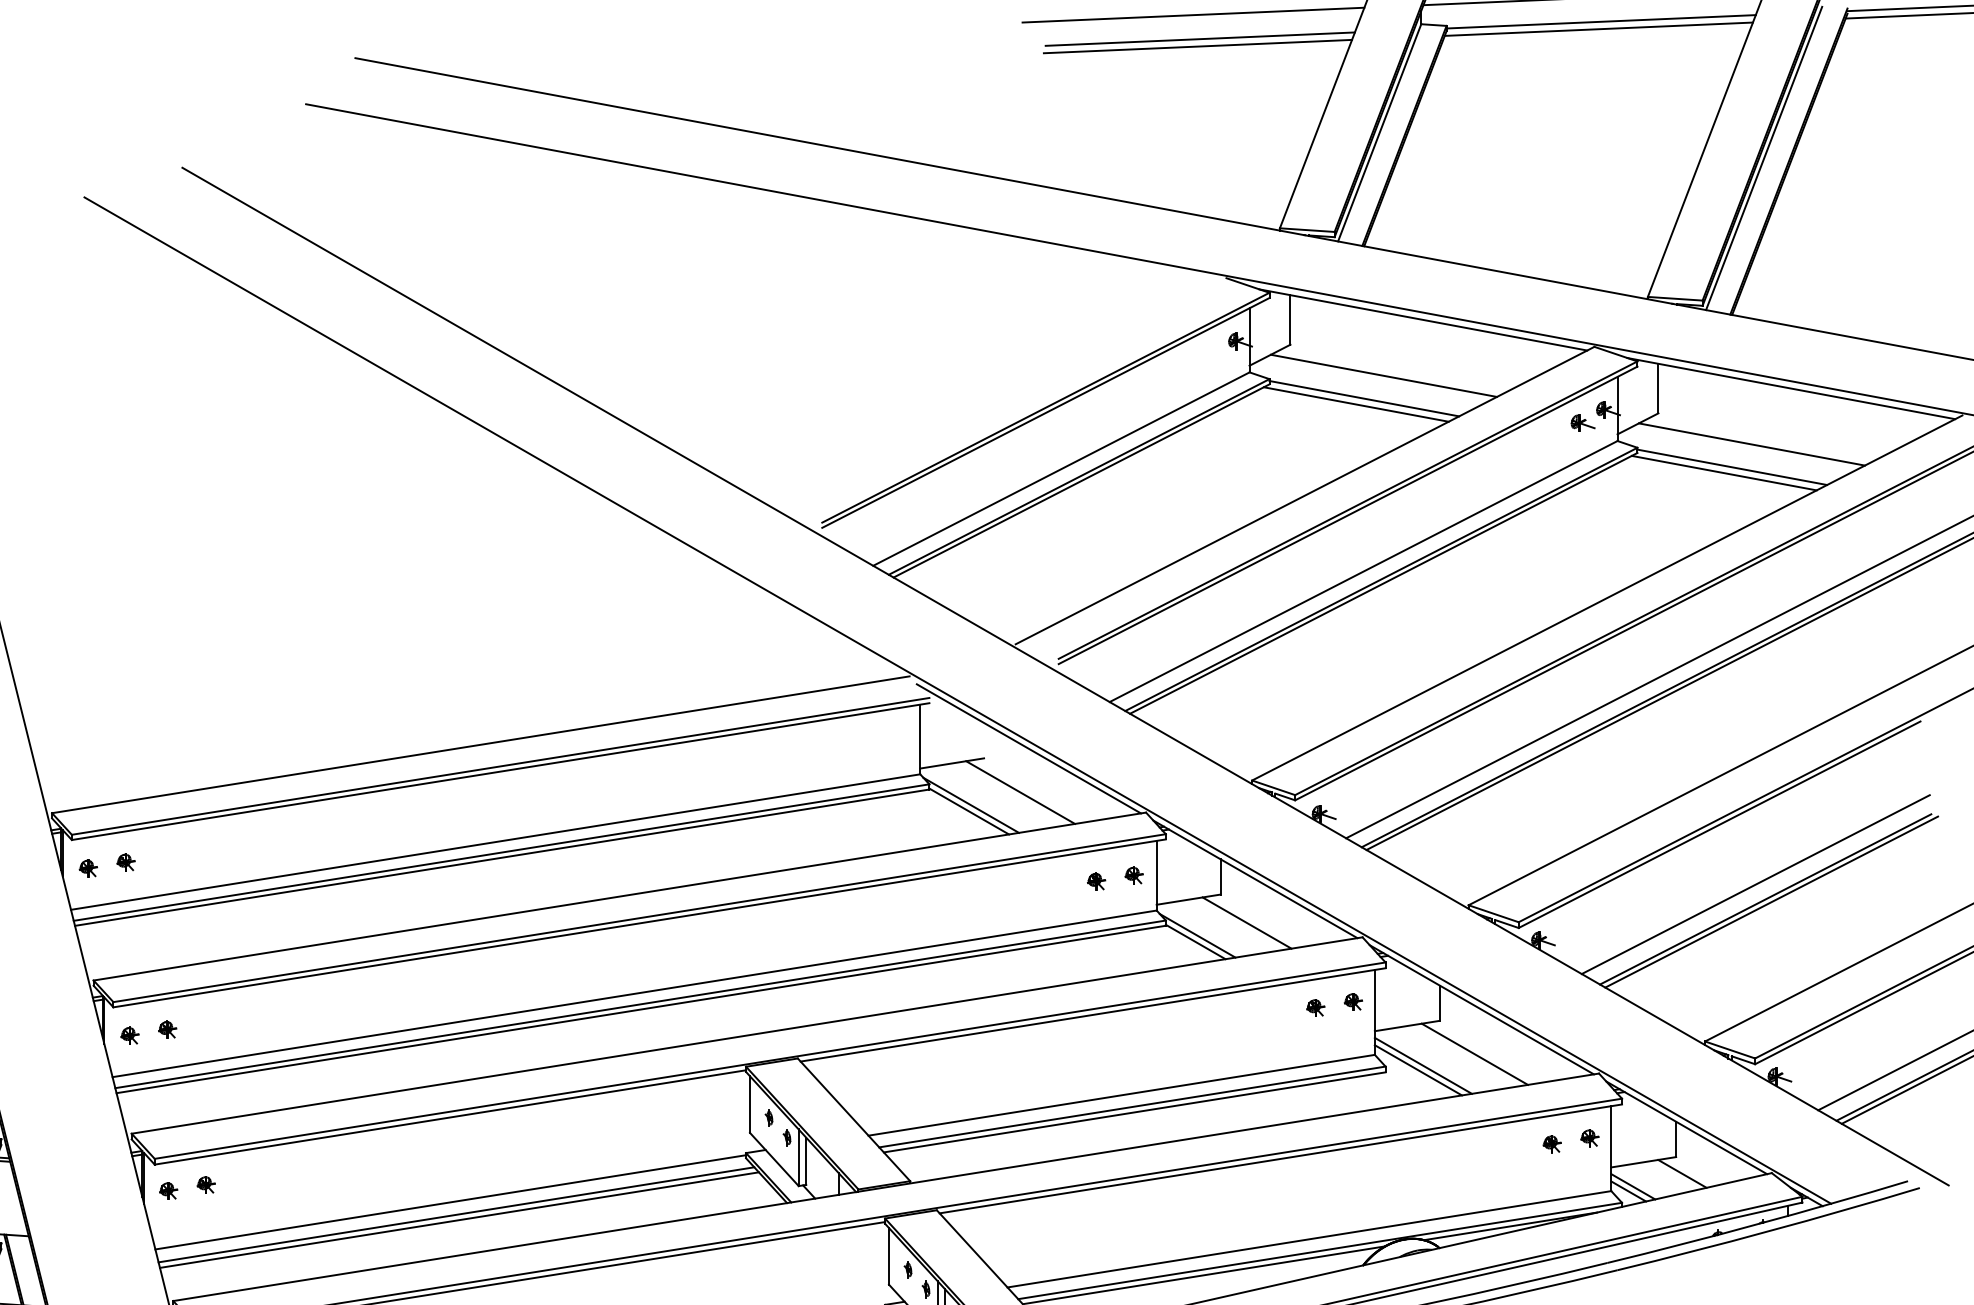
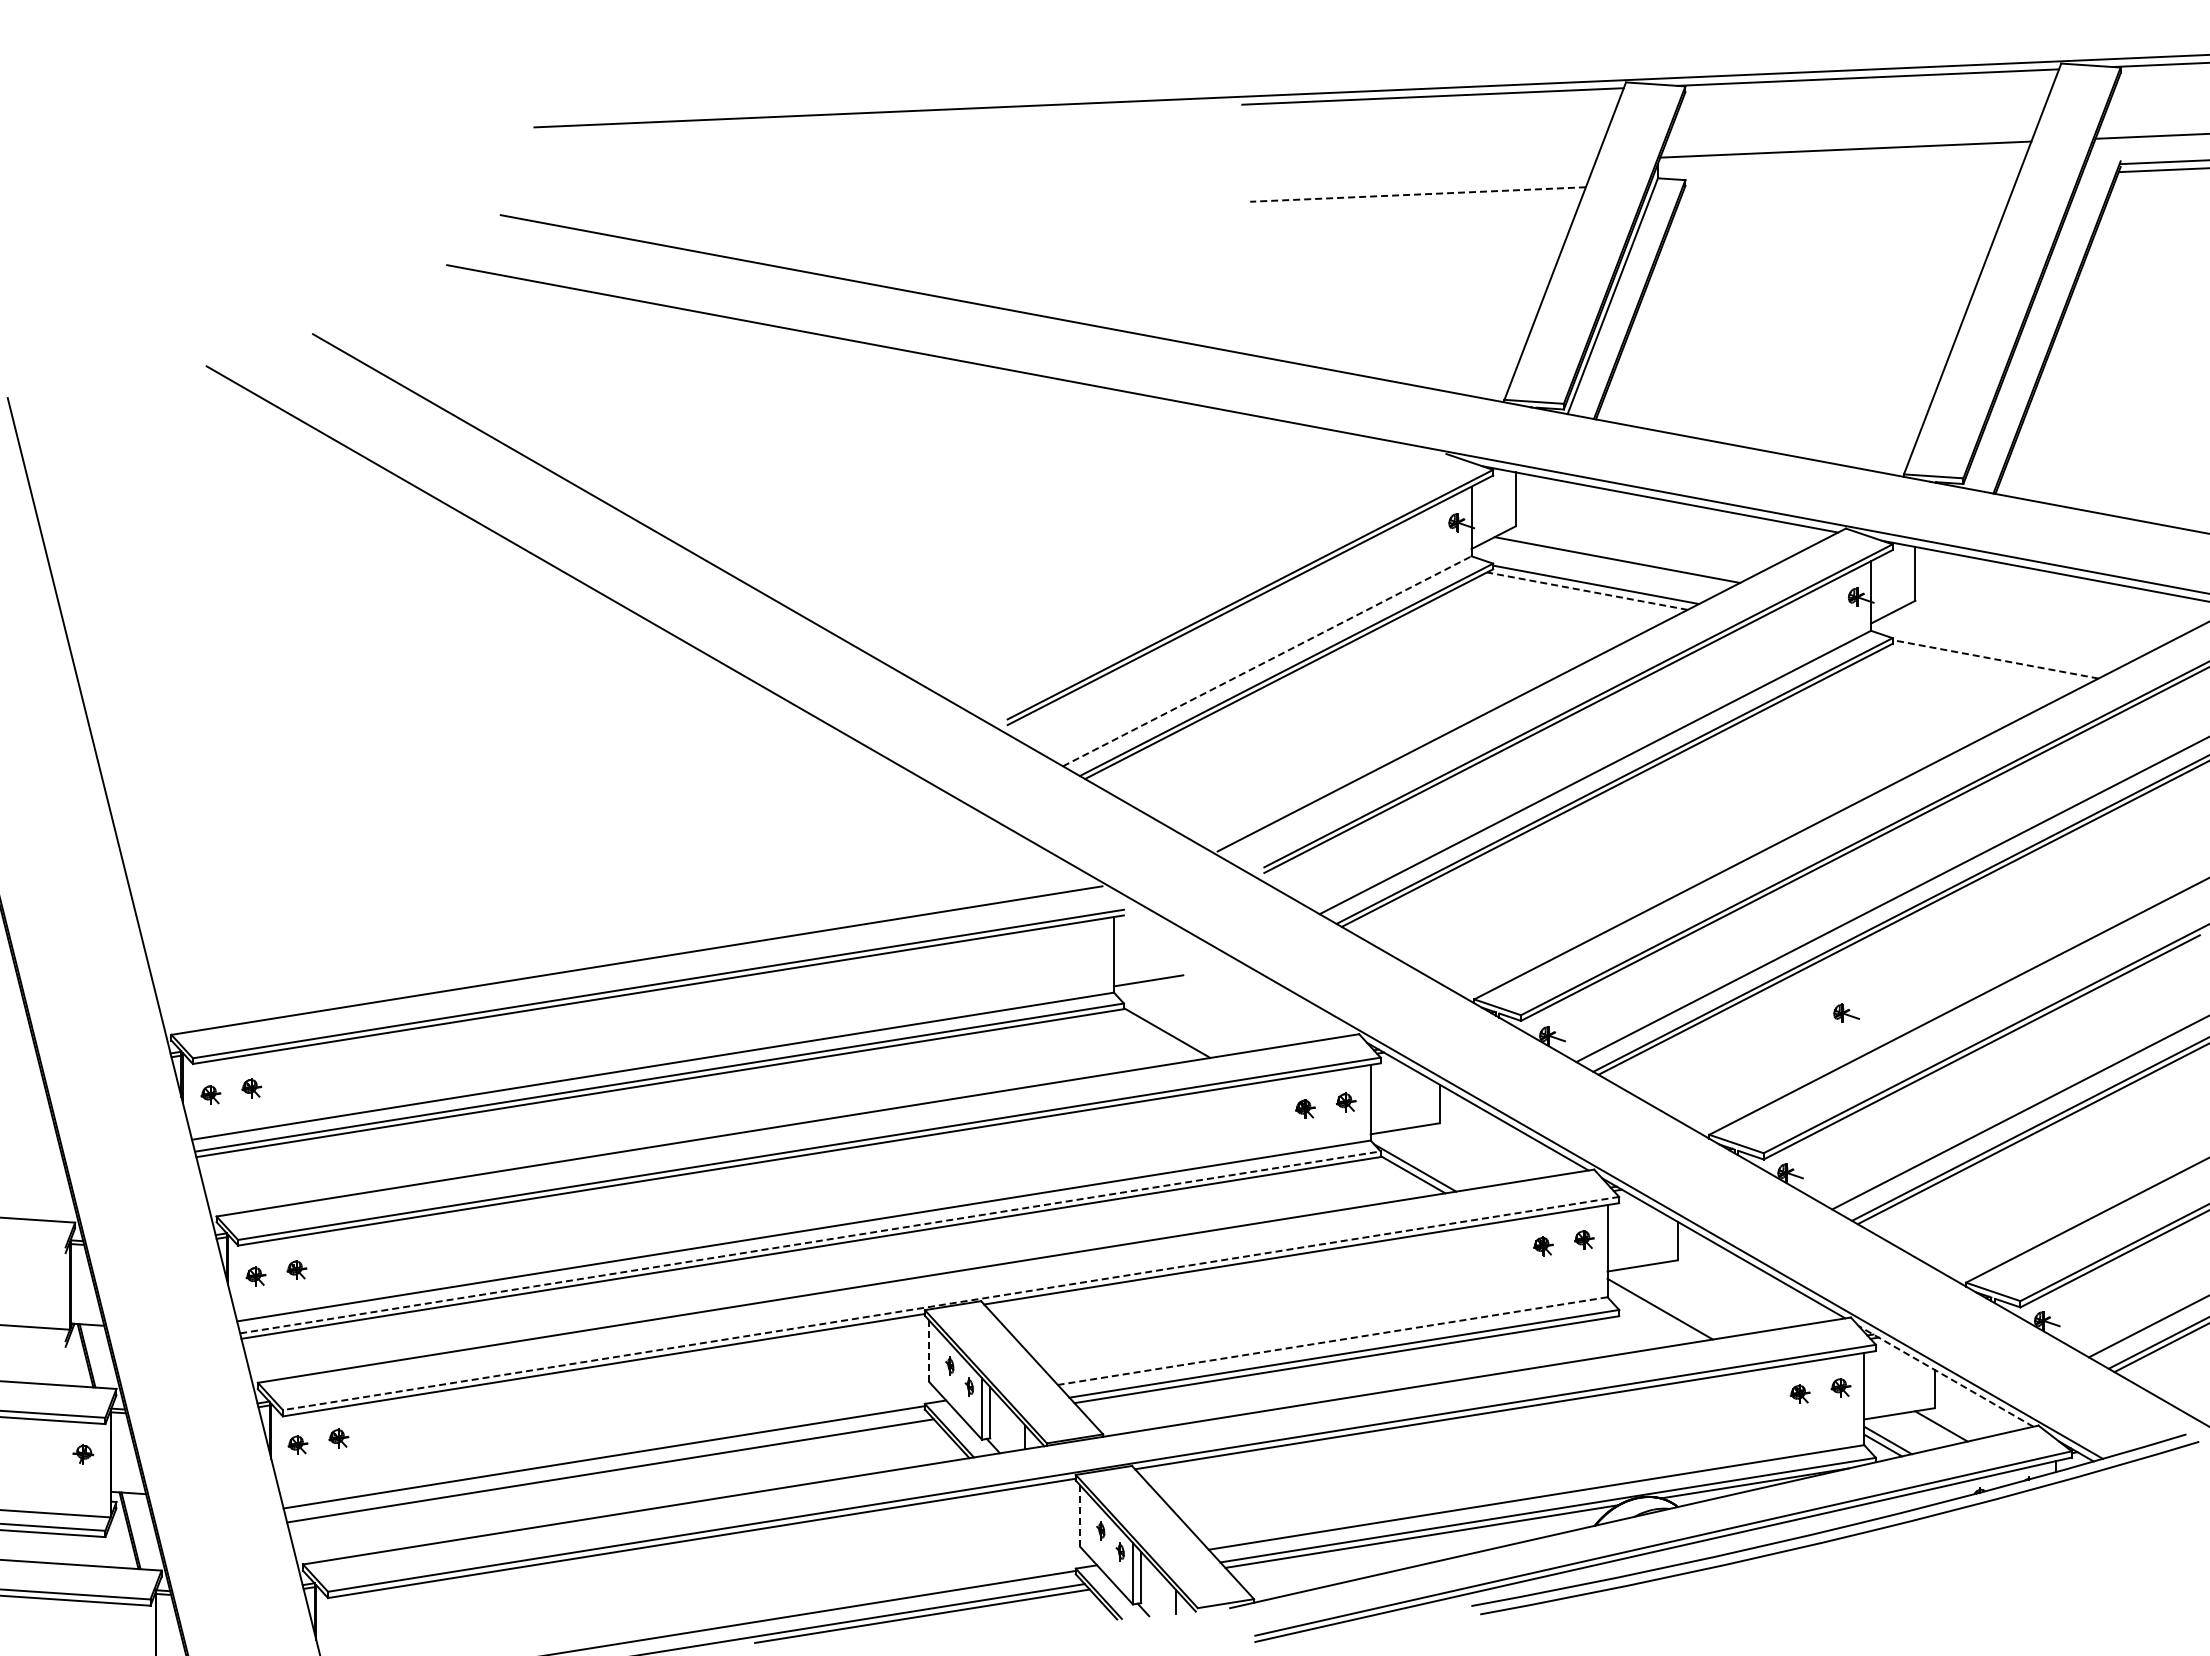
line: (1193, 15) -> (1410, 168), removed
line: (1601, 21) -> (1853, 175), removed
line: (1598, 29) -> (1850, 183), removed
line: (1199, 39) -> (1417, 194), solid -> dashed
line: (1197, 46) -> (1415, 202), removed
line: (1764, 157) -> (2030, 323), removed
line: (1355, 404) -> (1586, 591), solid -> dashed
part: (1582, 422) -> (1846, 1012), moved
line: (1751, 444) -> (2016, 634), removed
line: (1732, 467) -> (1995, 659), solid -> dashed
line: (1061, 469) -> (1267, 661), solid -> dashed
line: (1723, 472) -> (1986, 665), removed
line: (1028, 748) -> (1231, 964), removed
line: (1020, 792) -> (1222, 1012), removed
line: (971, 805) -> (1169, 1026), removed
line: (1246, 922) -> (1468, 1153), removed
line: (640, 1004) -> (810, 1242), solid -> dashed
line: (1474, 1054) -> (1715, 1296), removed
line: (770, 1060) -> (951, 1303), solid -> dashed
line: (1418, 1069) -> (1654, 1313), removed
line: (1121, 1095) -> (1332, 1341), solid -> dashed
line: (750, 1104) -> (929, 1351), solid -> dashed
line: (1687, 1127) -> (1946, 1376), solid -> dashed
line: (459, 1219) -> (613, 1476), removed
line: (889, 1255) -> (1080, 1515), solid -> dashed

